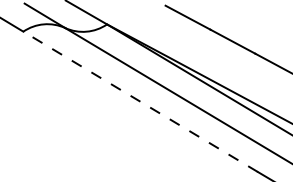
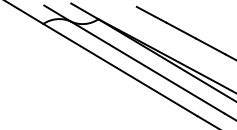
line: (140, 102) -> (120, 70), dashed -> solid

